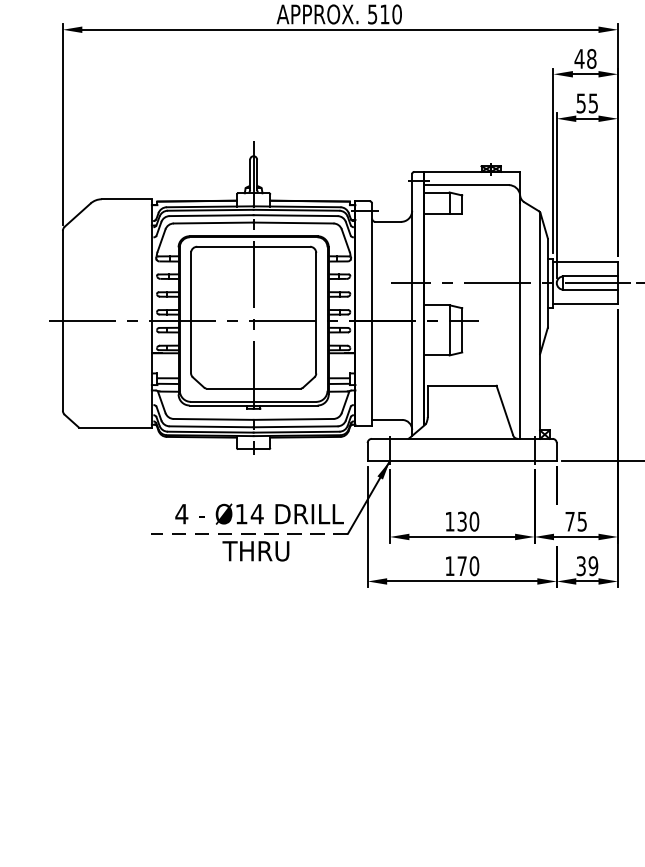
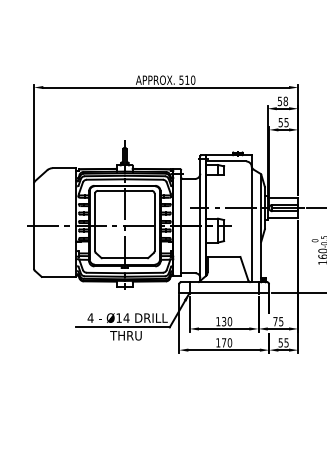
text: (578, 59) -> (279, 101), 48 -> 58
line: (248, 533) -> (122, 327), dashed -> solid
text: (586, 565) -> (283, 342), 39 -> 55

